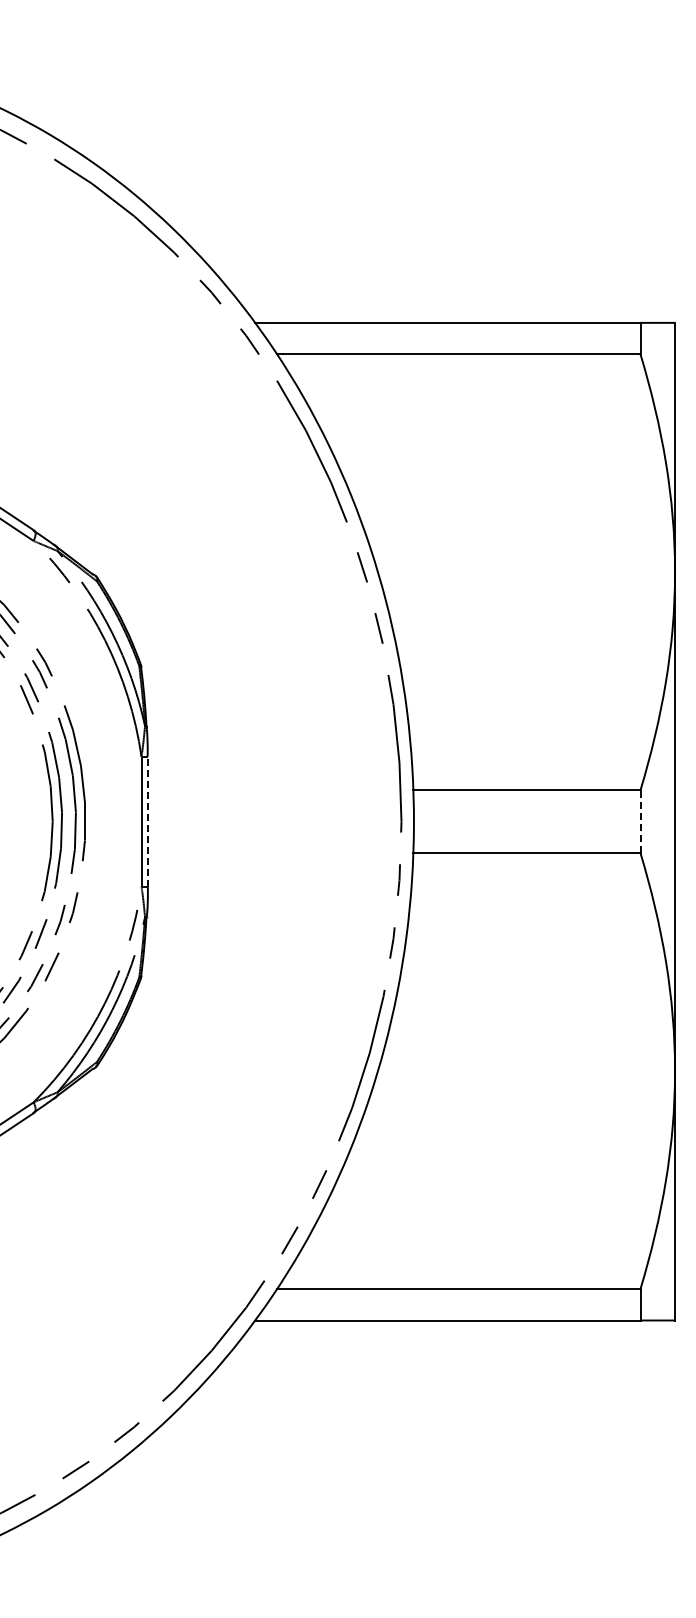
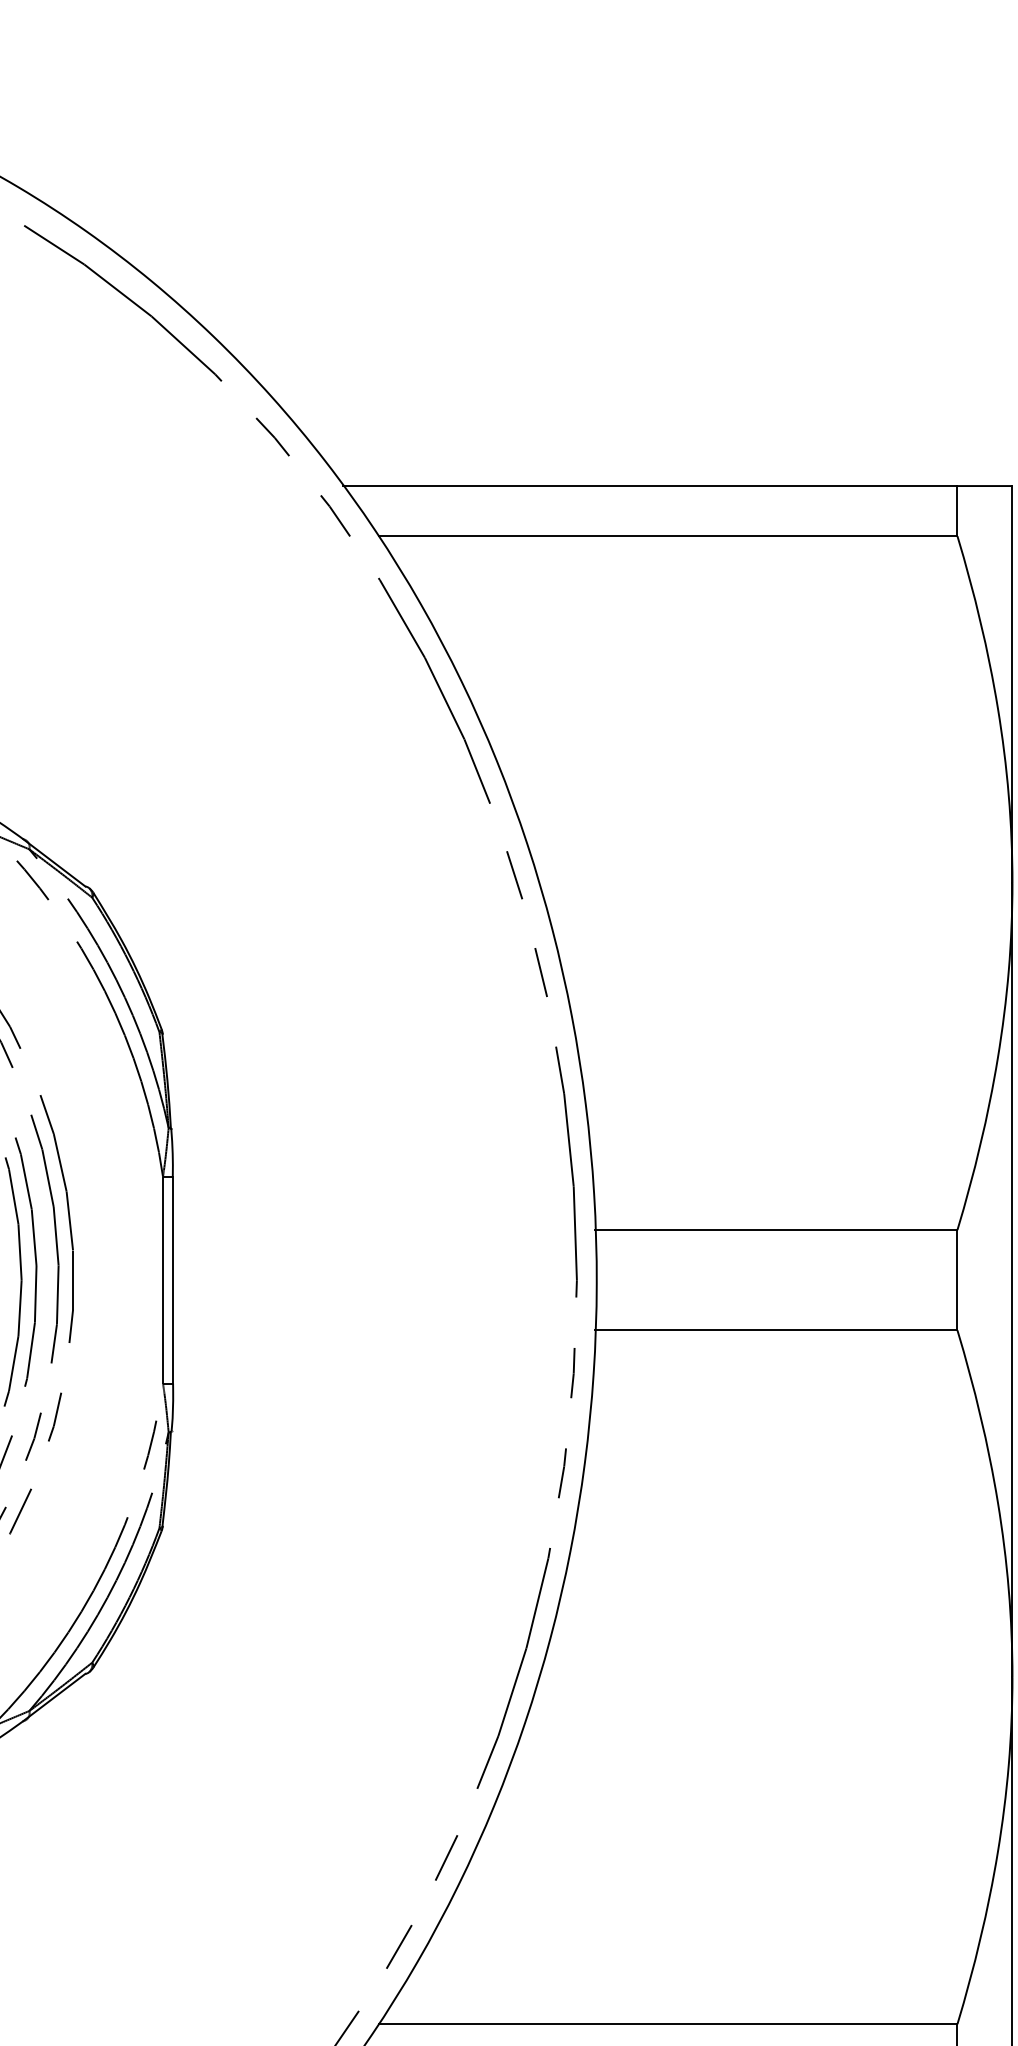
line: (147, 821) -> (172, 1279), dashed -> solid
line: (640, 821) -> (957, 1279), dashed -> solid

